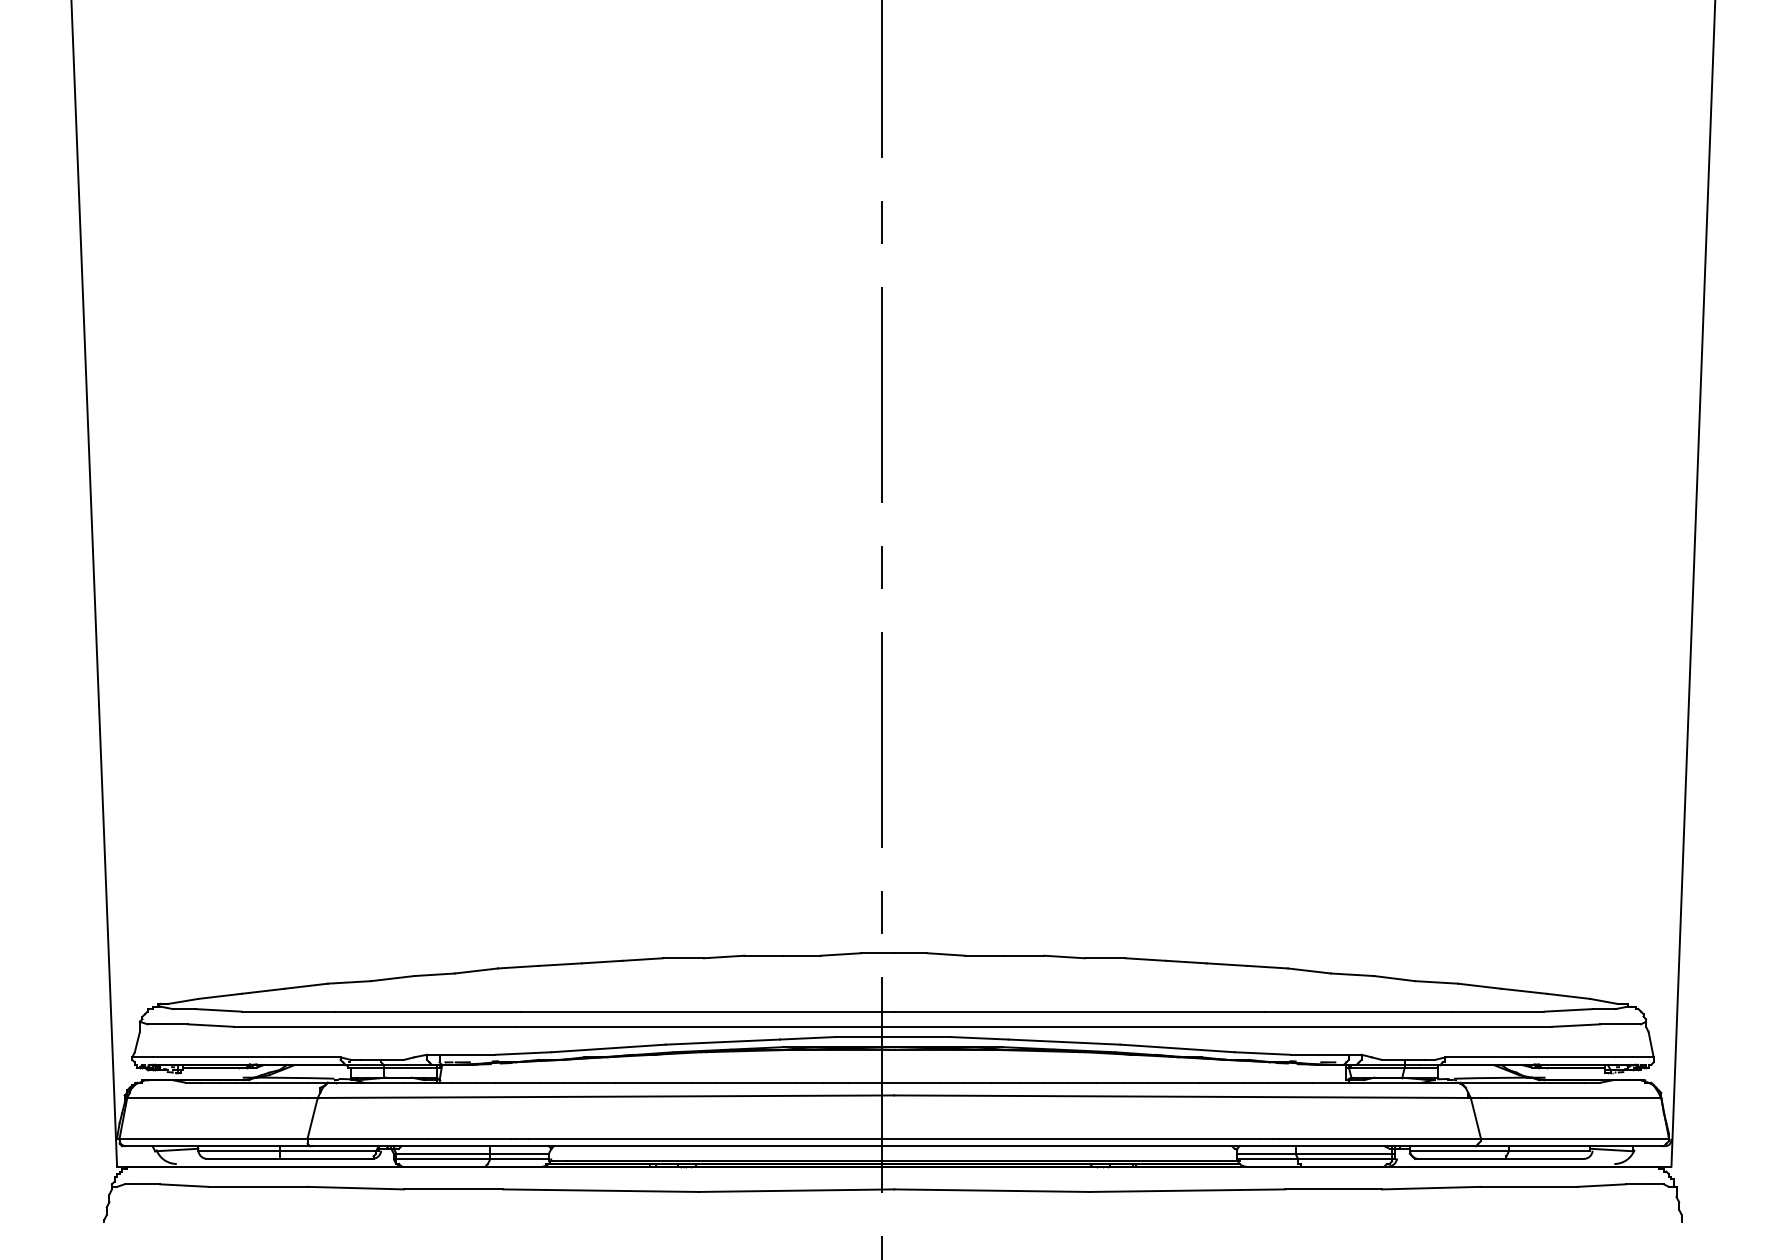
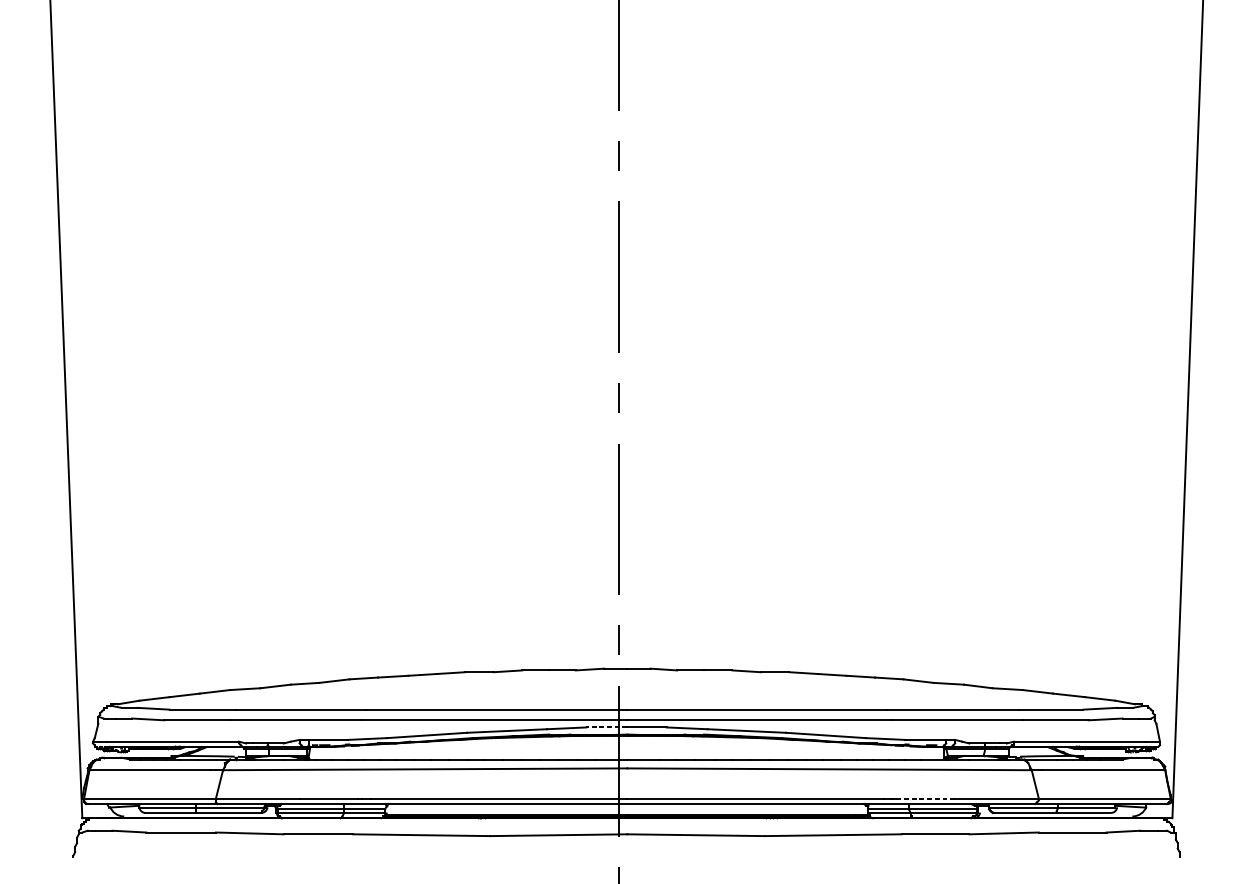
line: (864, 1037) -> (606, 727), solid -> dashed
line: (1319, 1138) -> (925, 798), solid -> dashed

